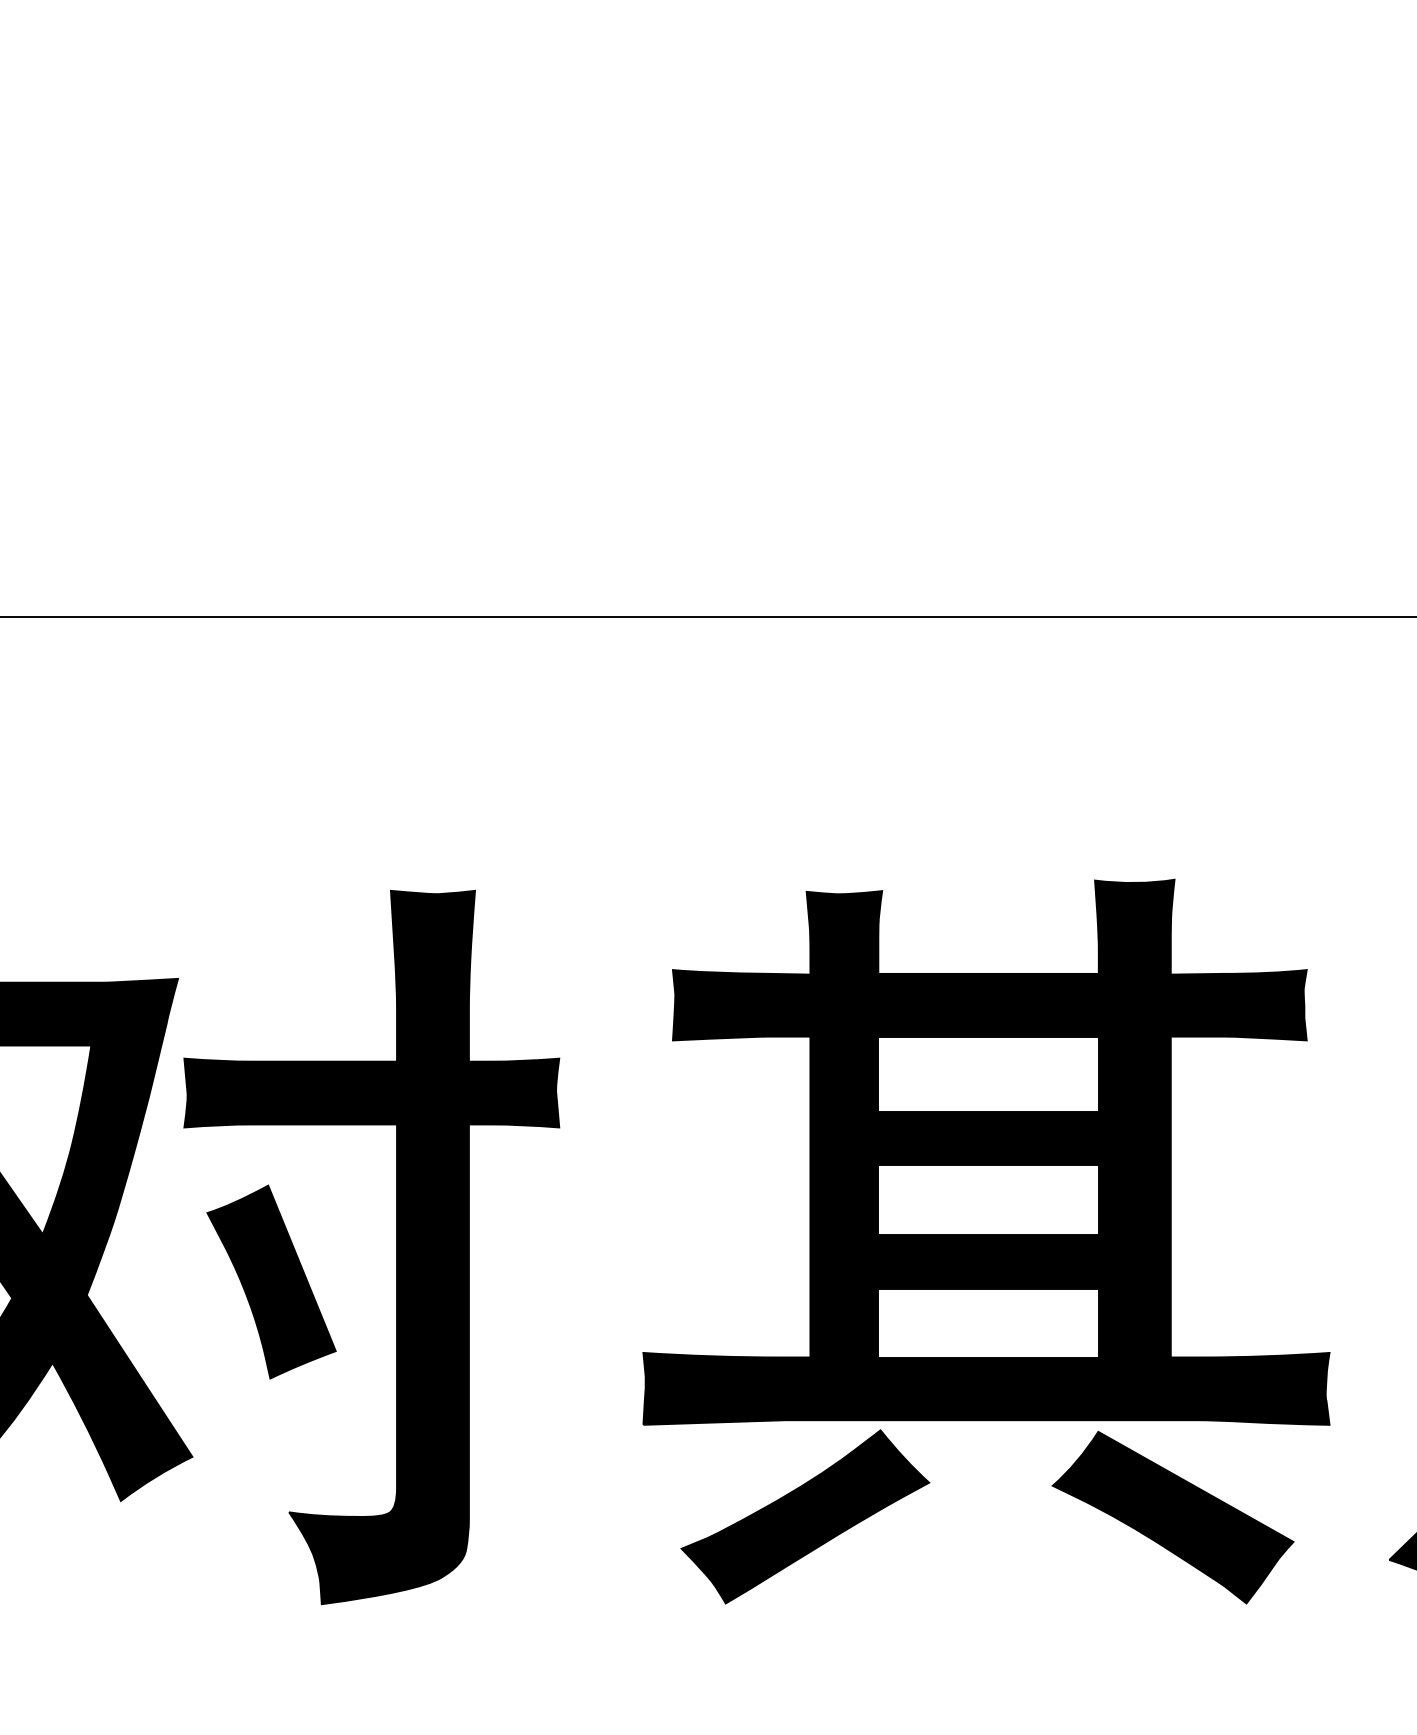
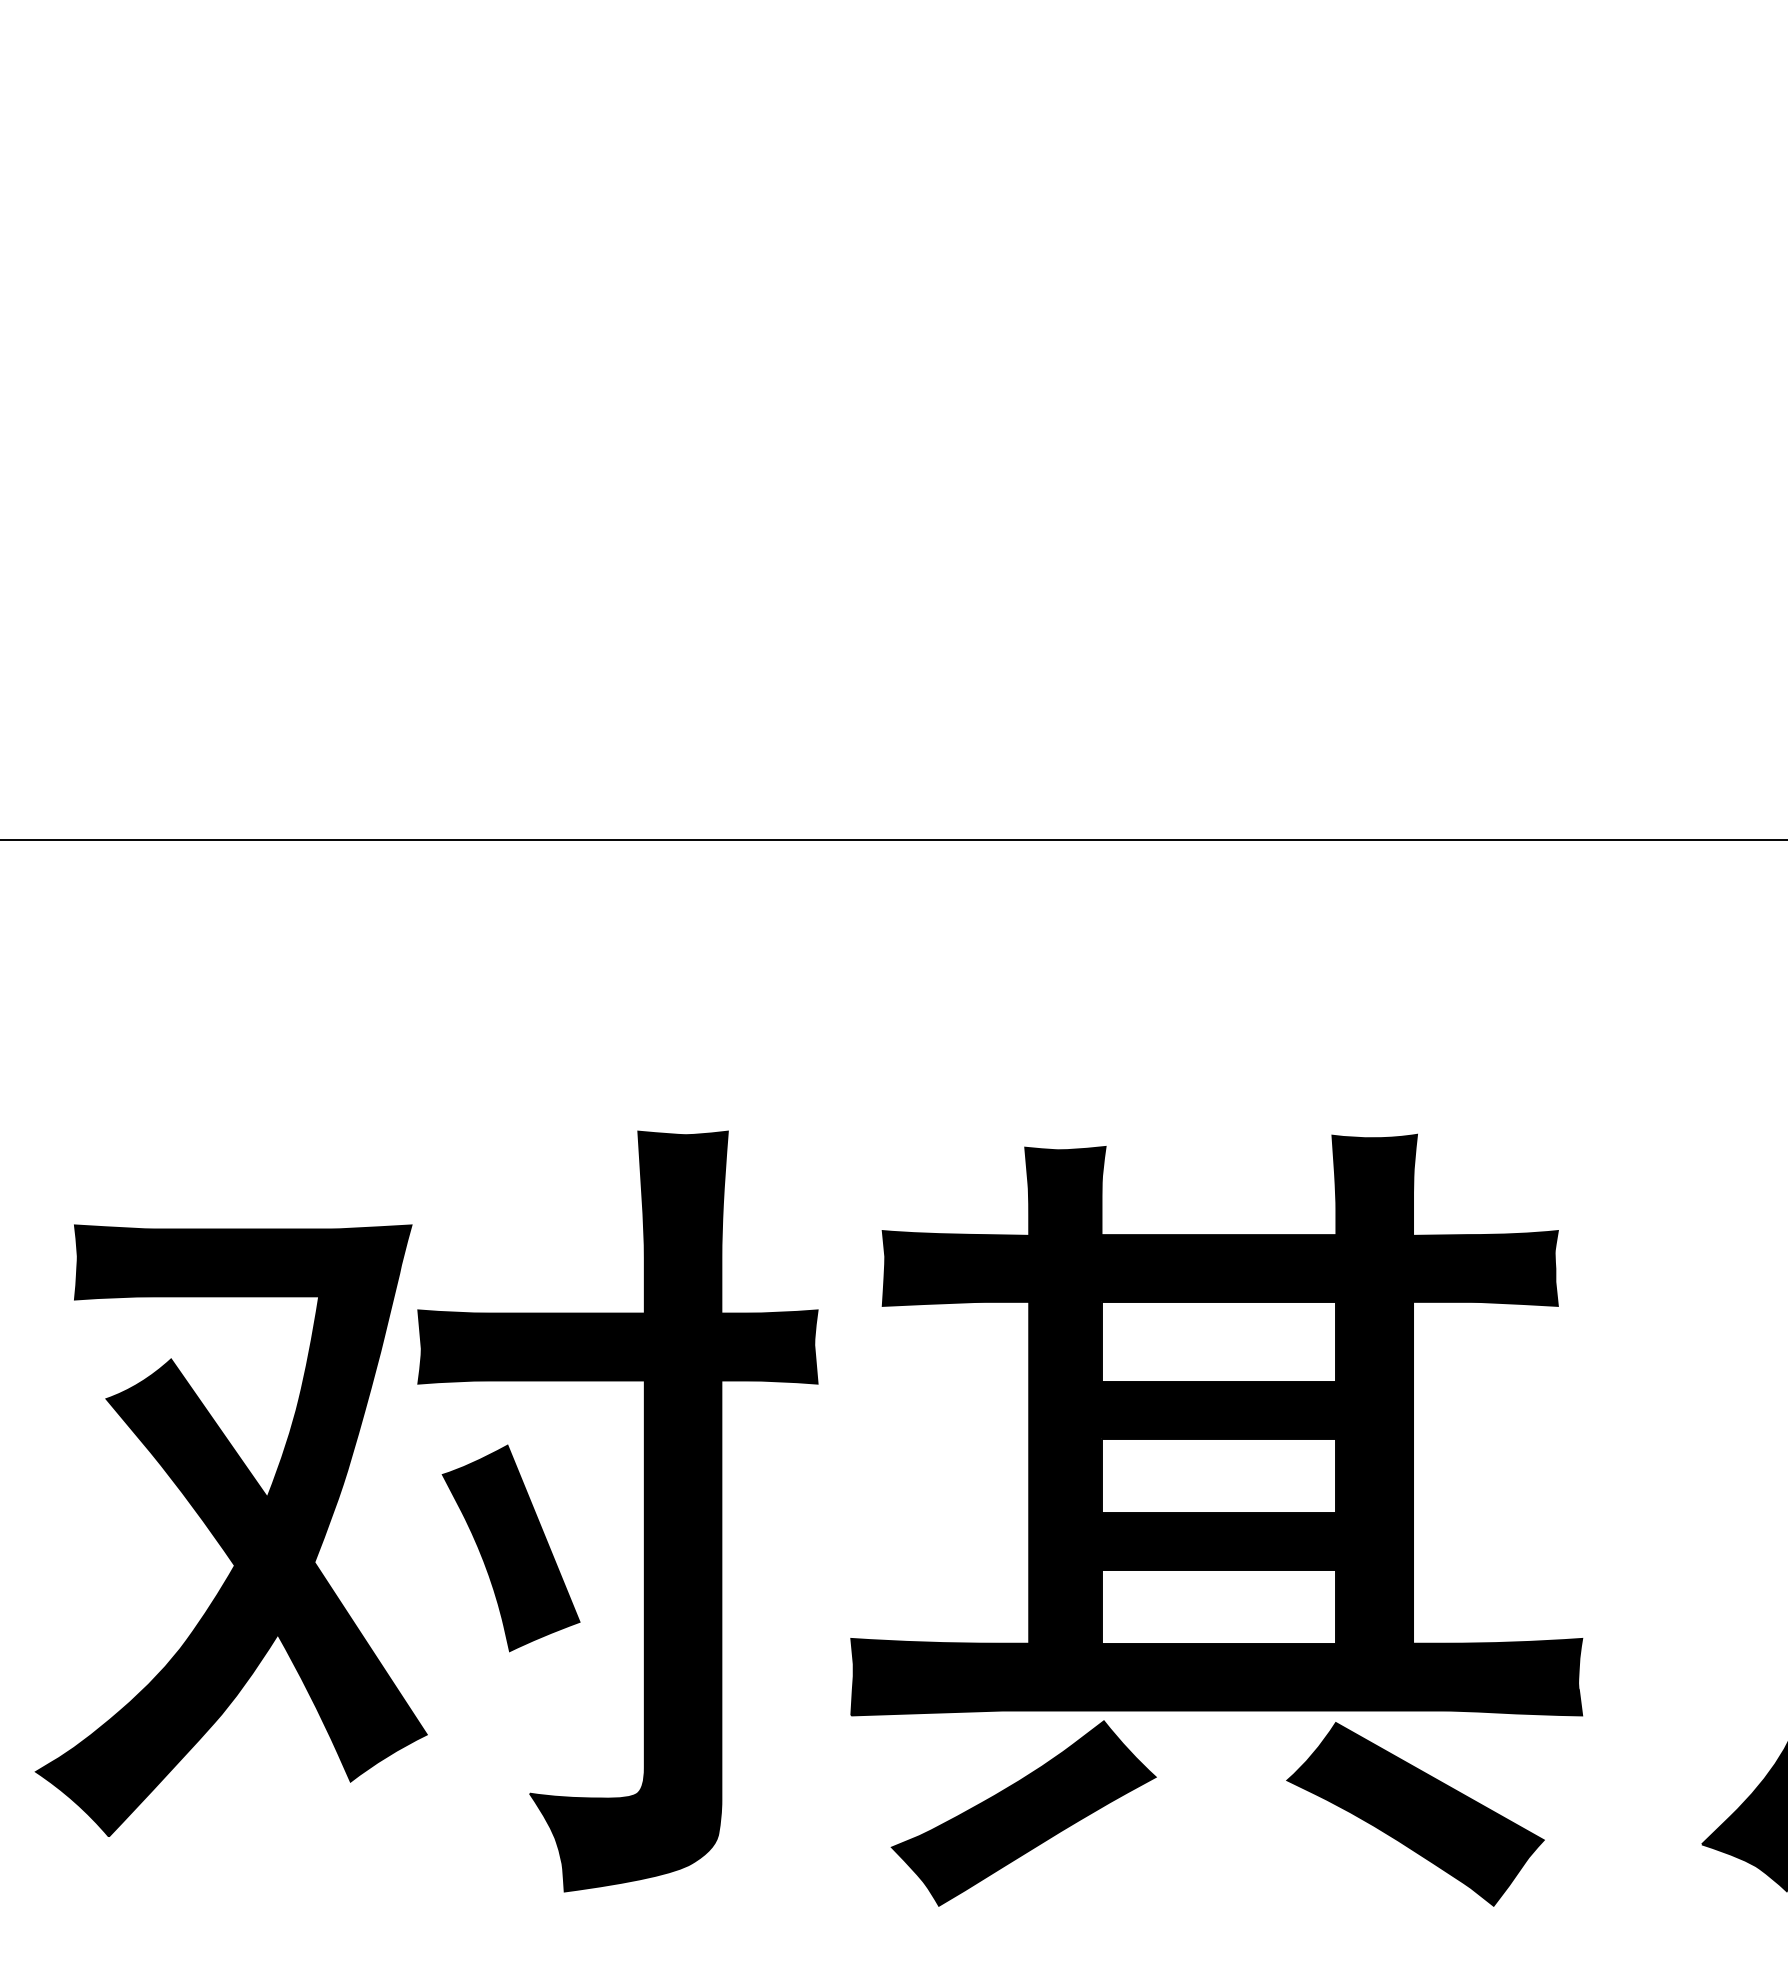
part: (986, 1240) -> (1216, 1519), moved

